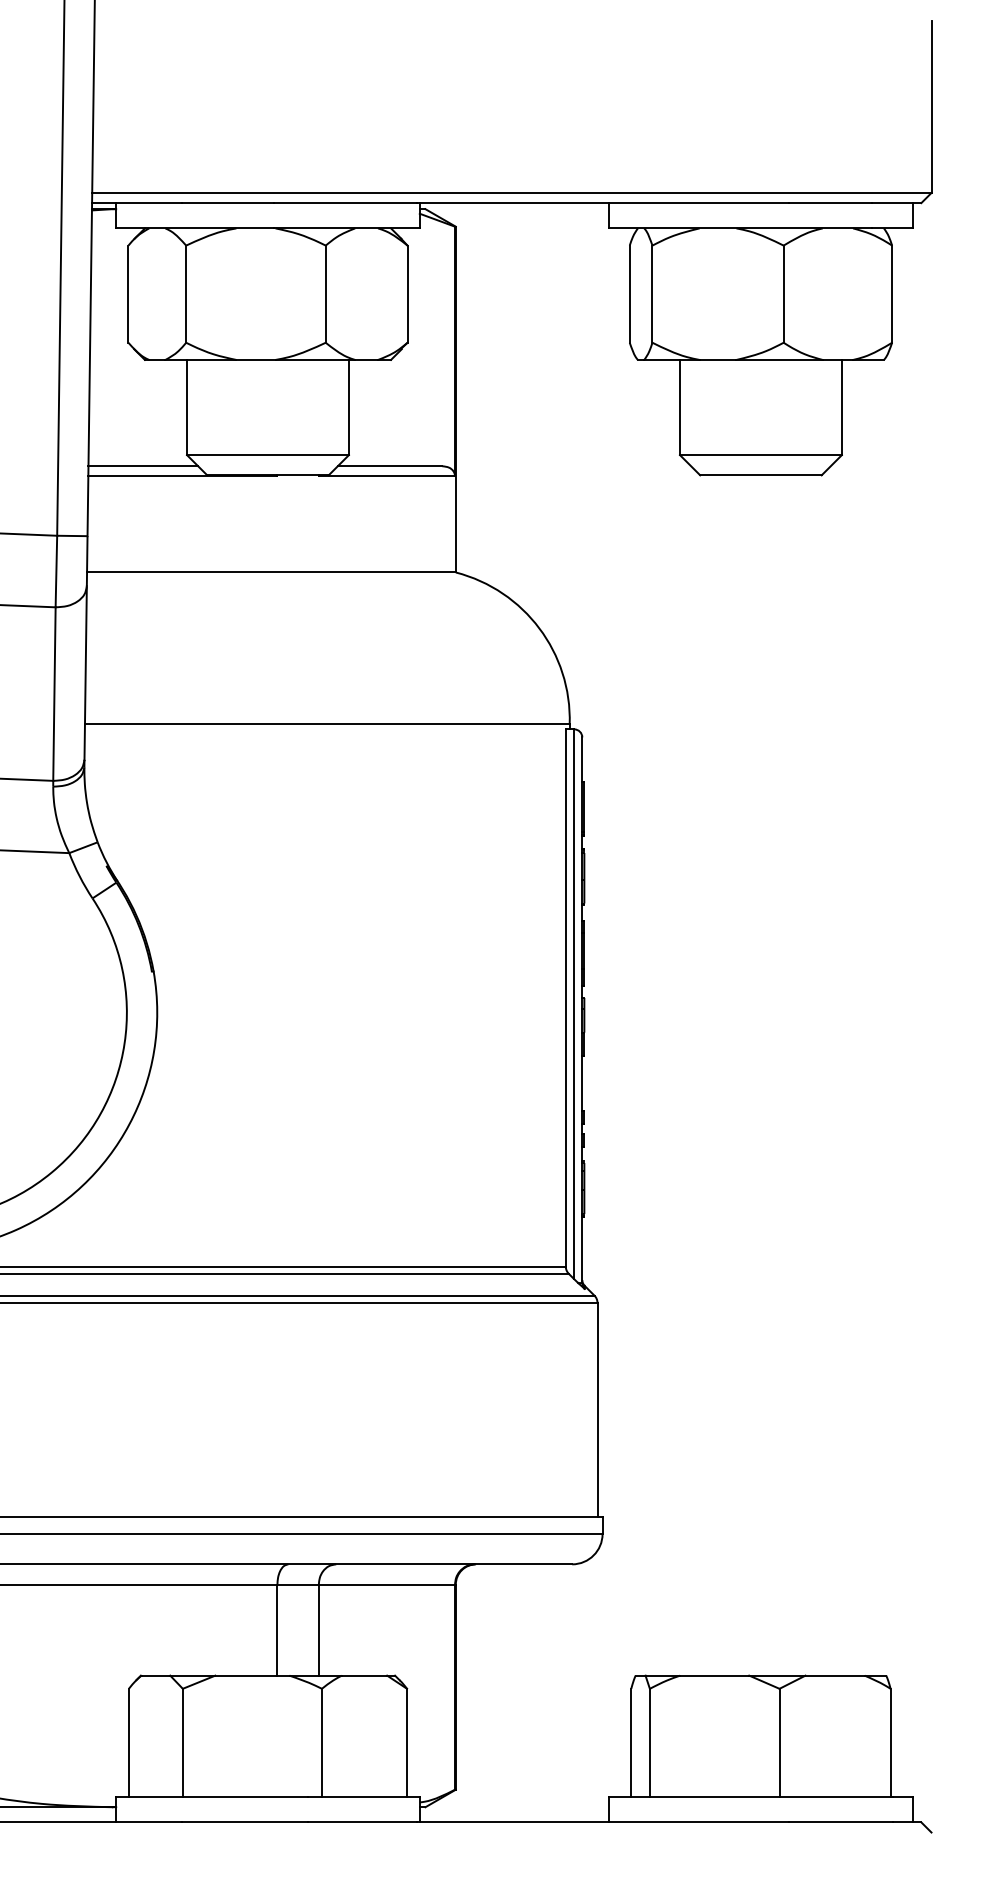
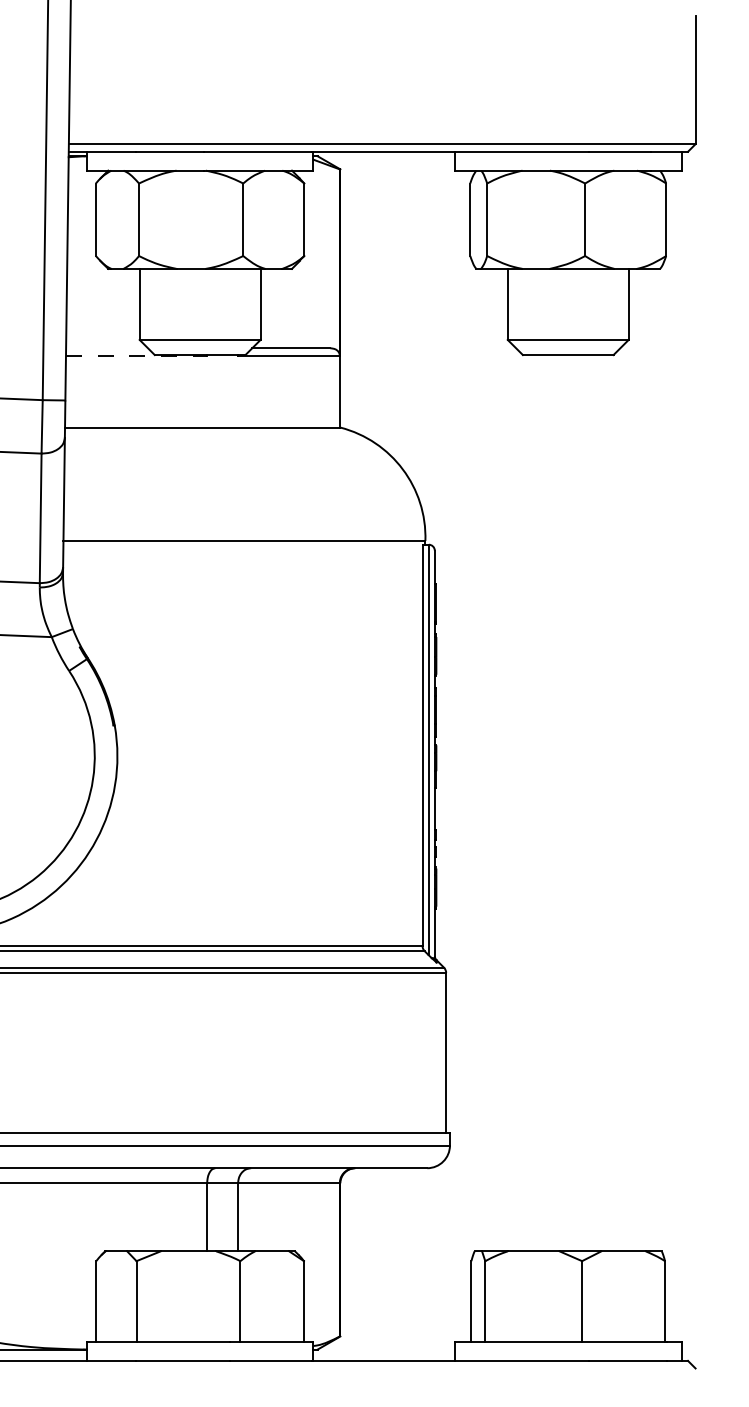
line: (143, 466) -> (107, 348), removed
line: (182, 476) -> (136, 355), solid -> dashed

